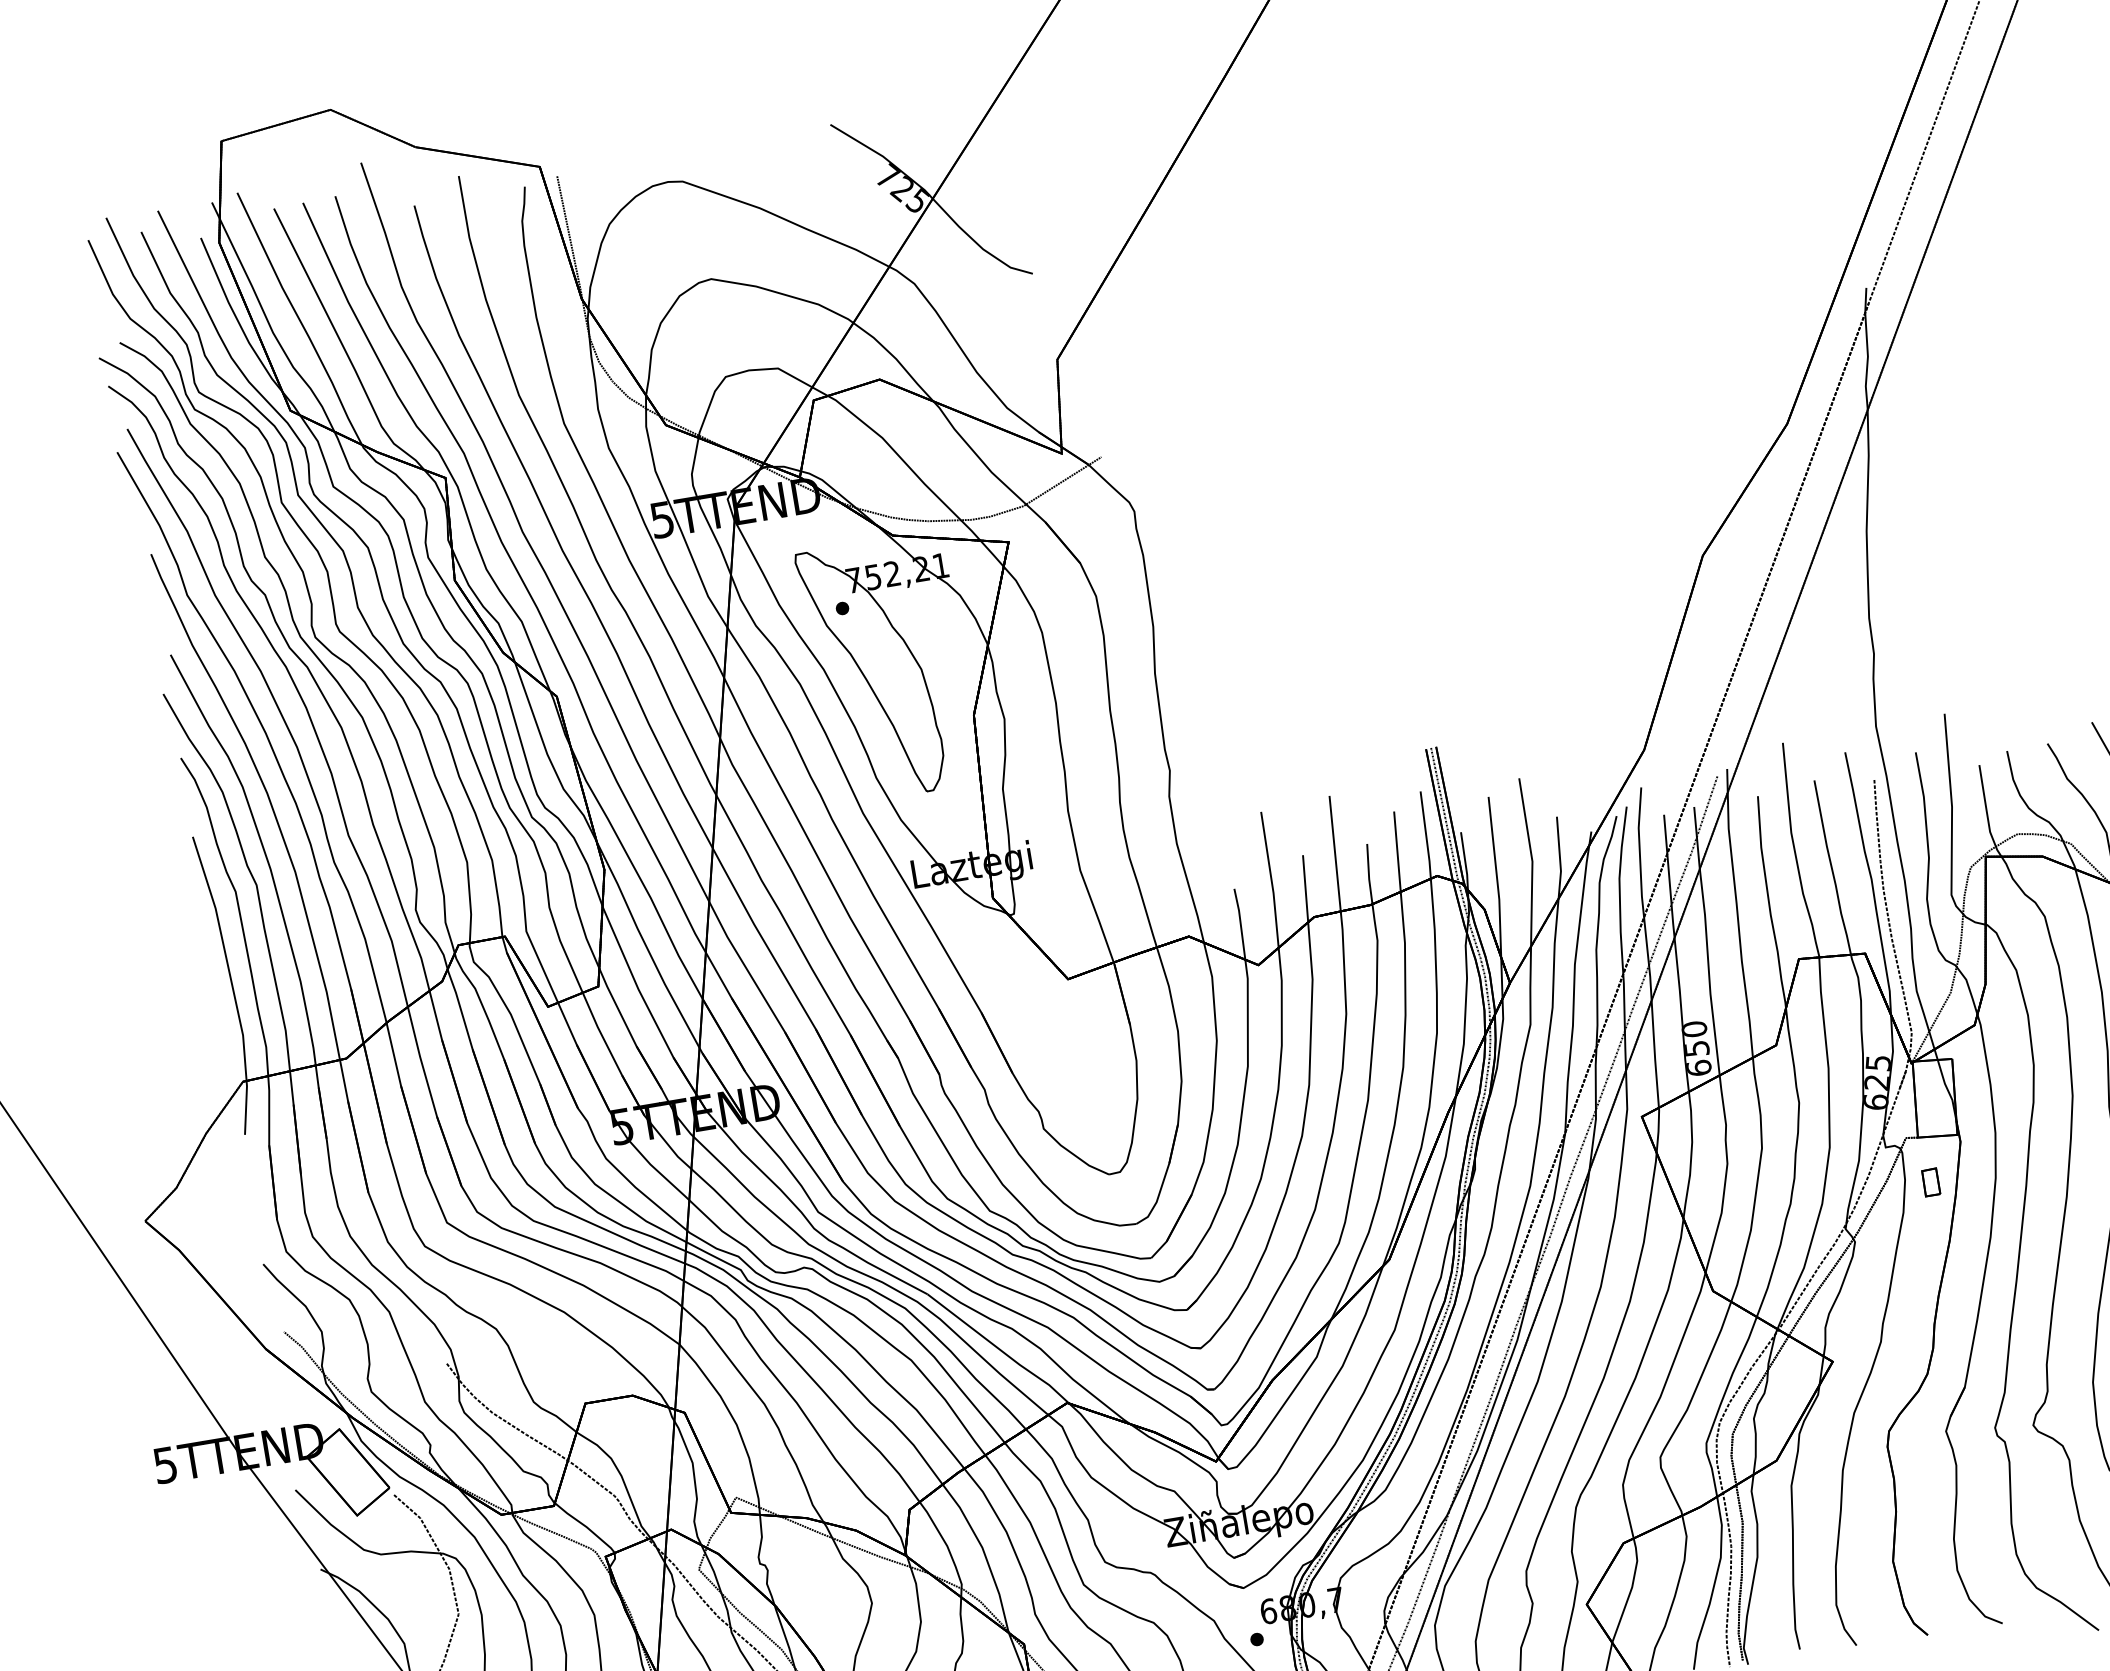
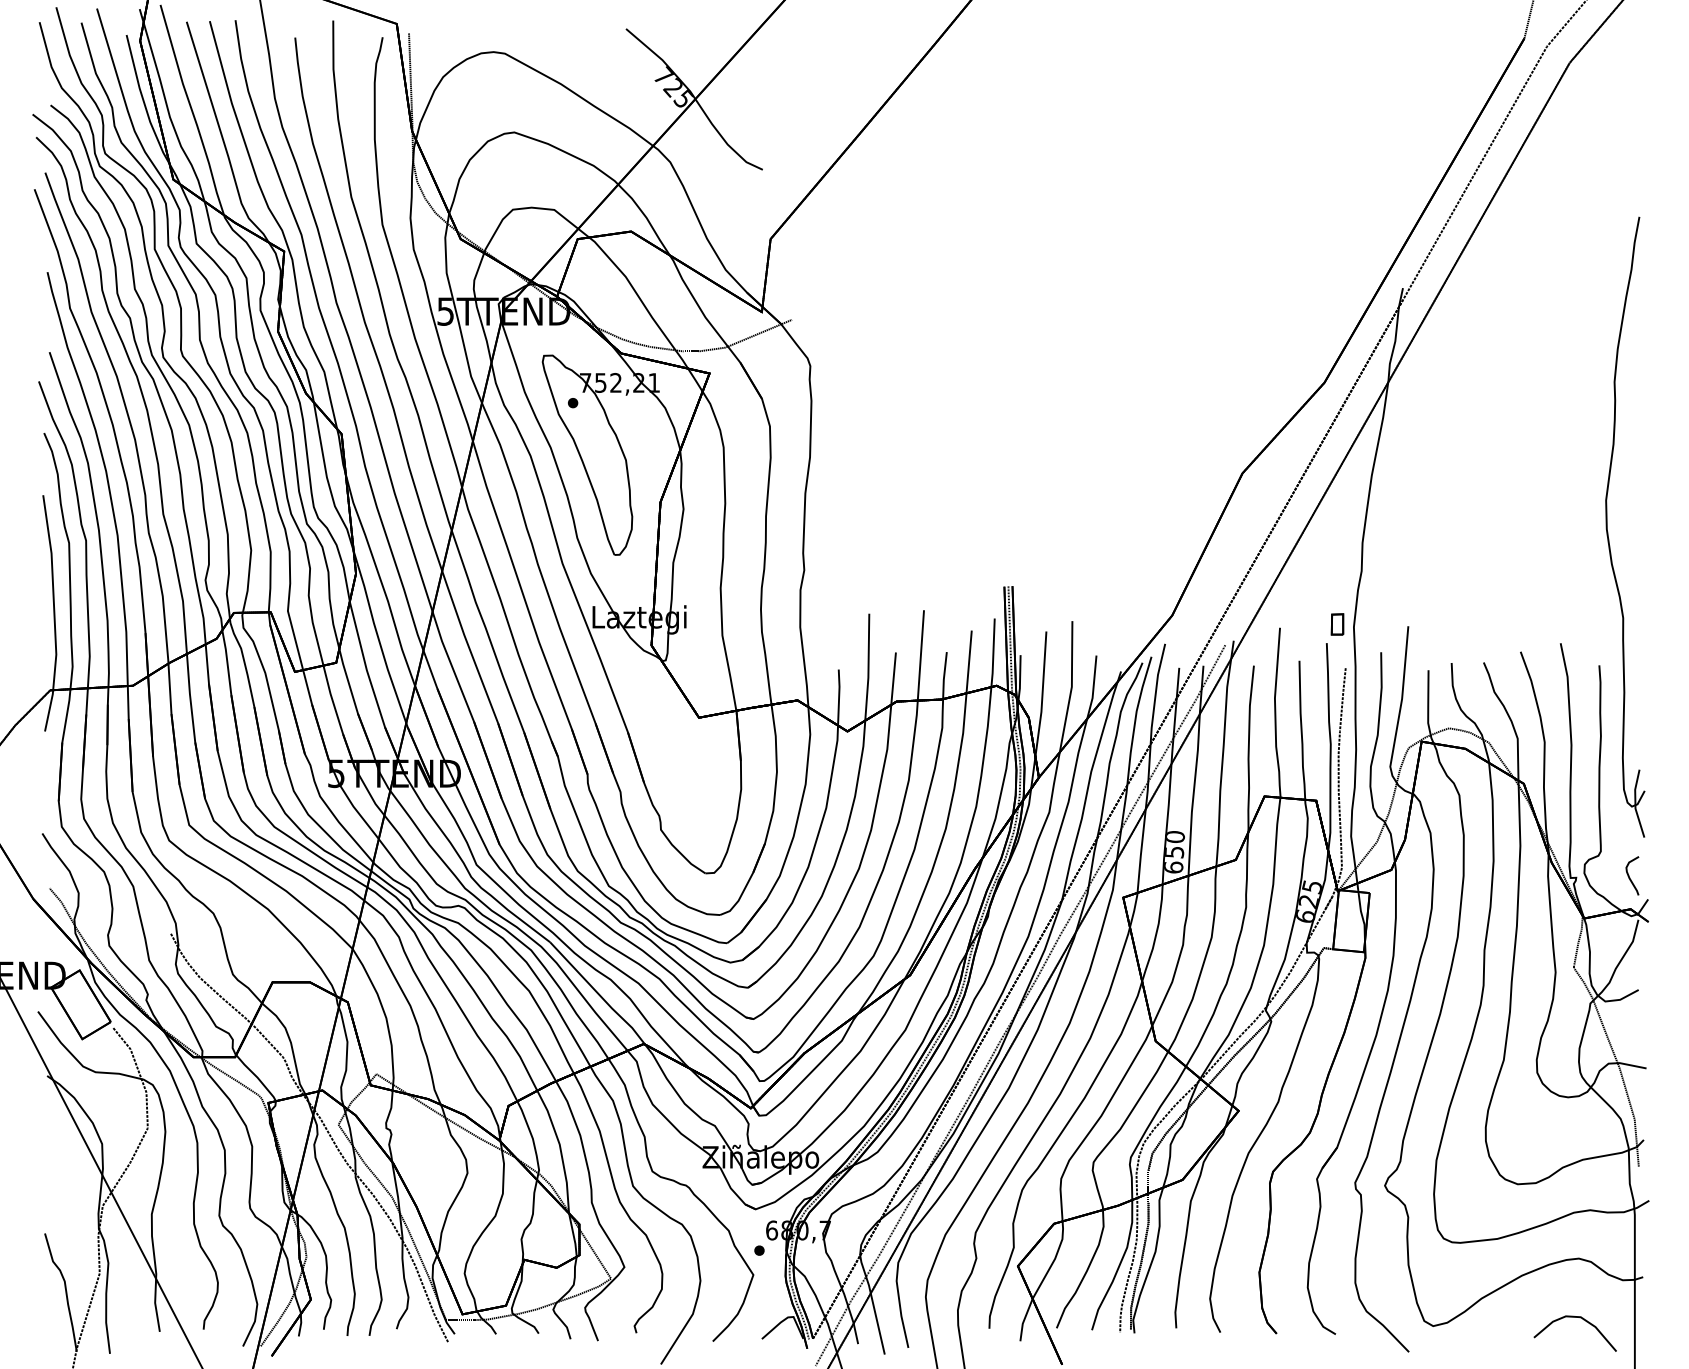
part: (1931, 1182) -> (1337, 624), moved

